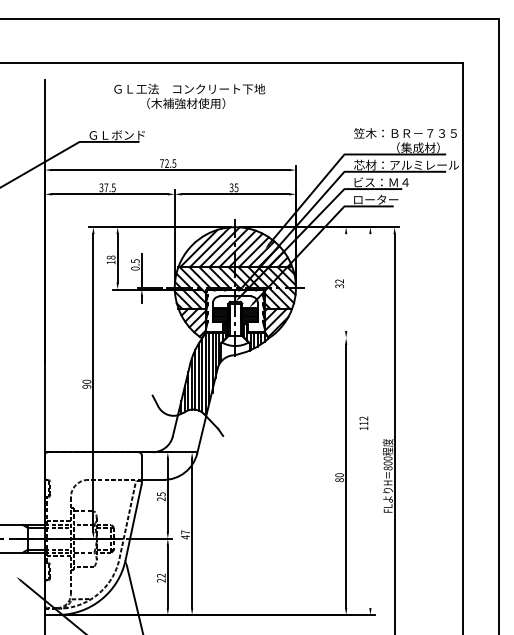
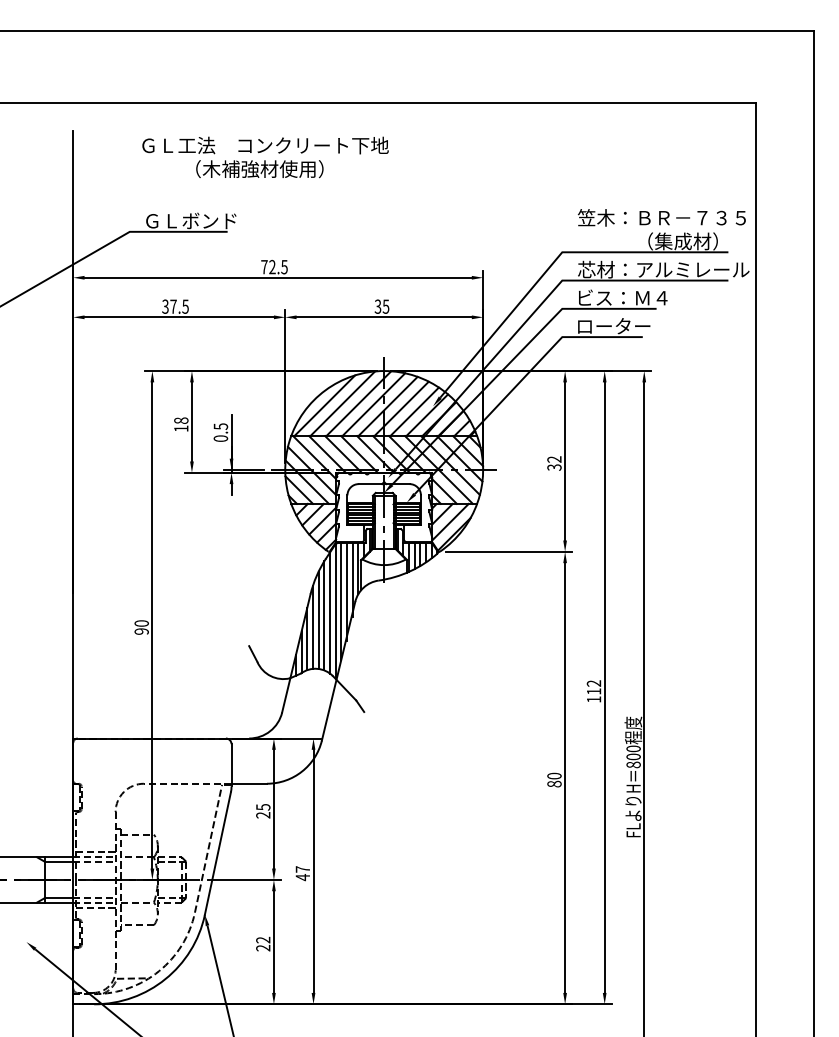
text: (189, 95) -> (265, 155), moved
line: (346, 282) -> (565, 461), added
line: (311, 337) -> (508, 551), added
line: (370, 421) -> (604, 688), added

